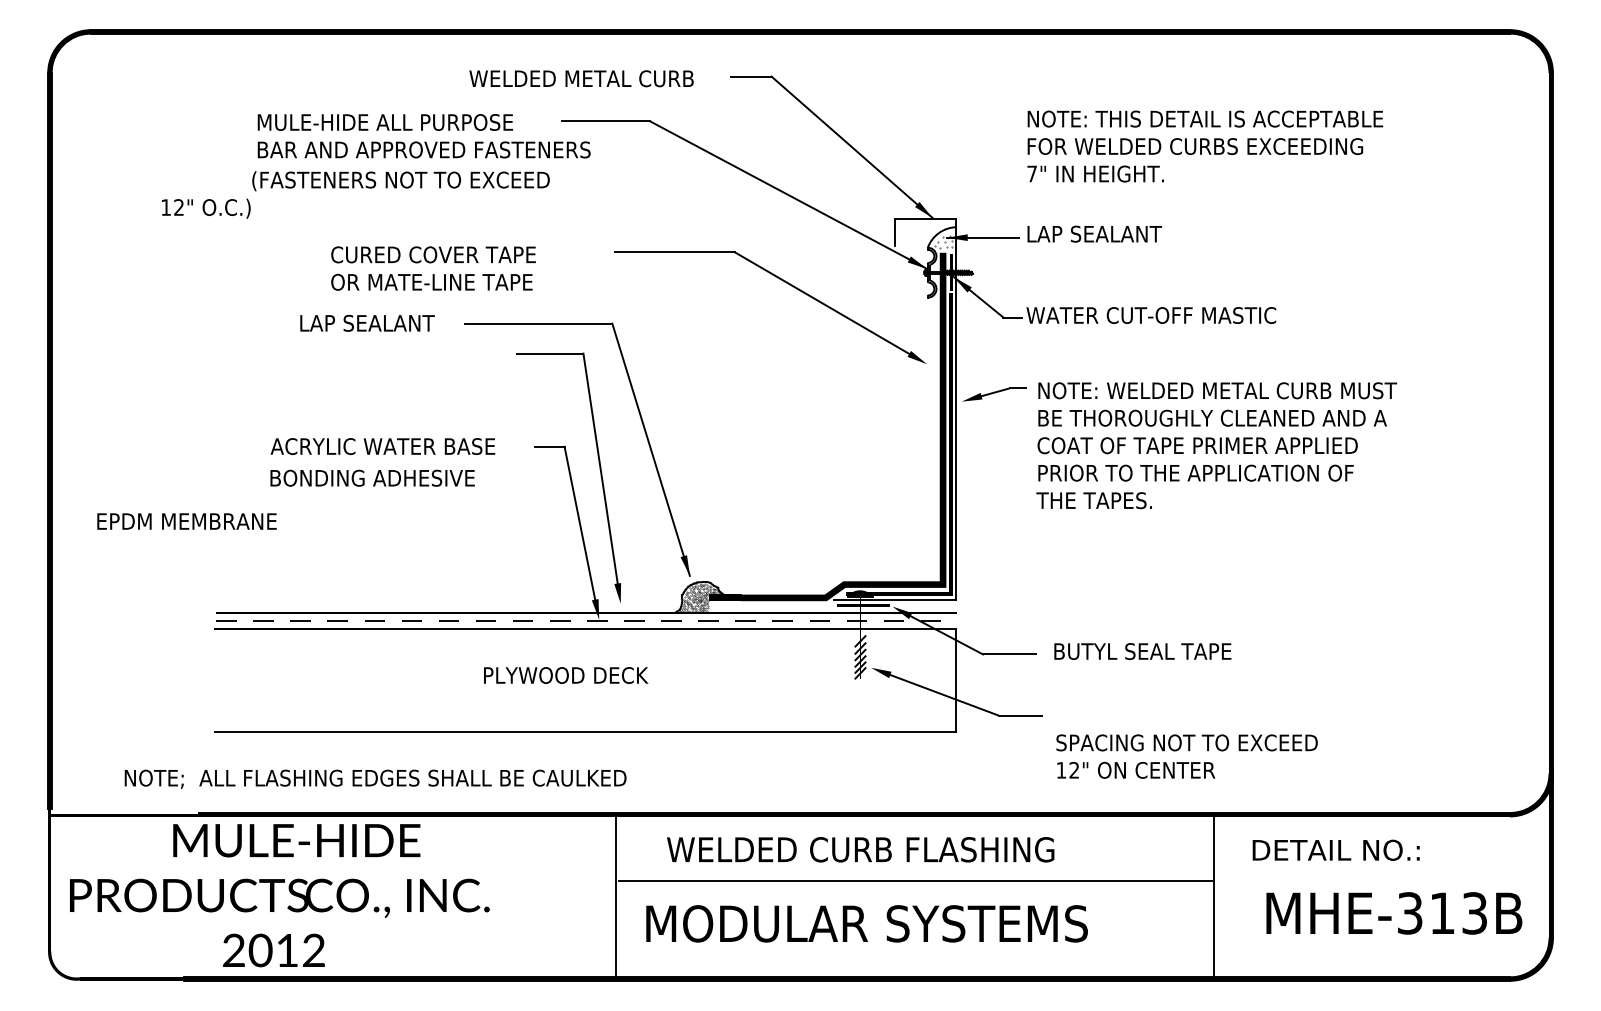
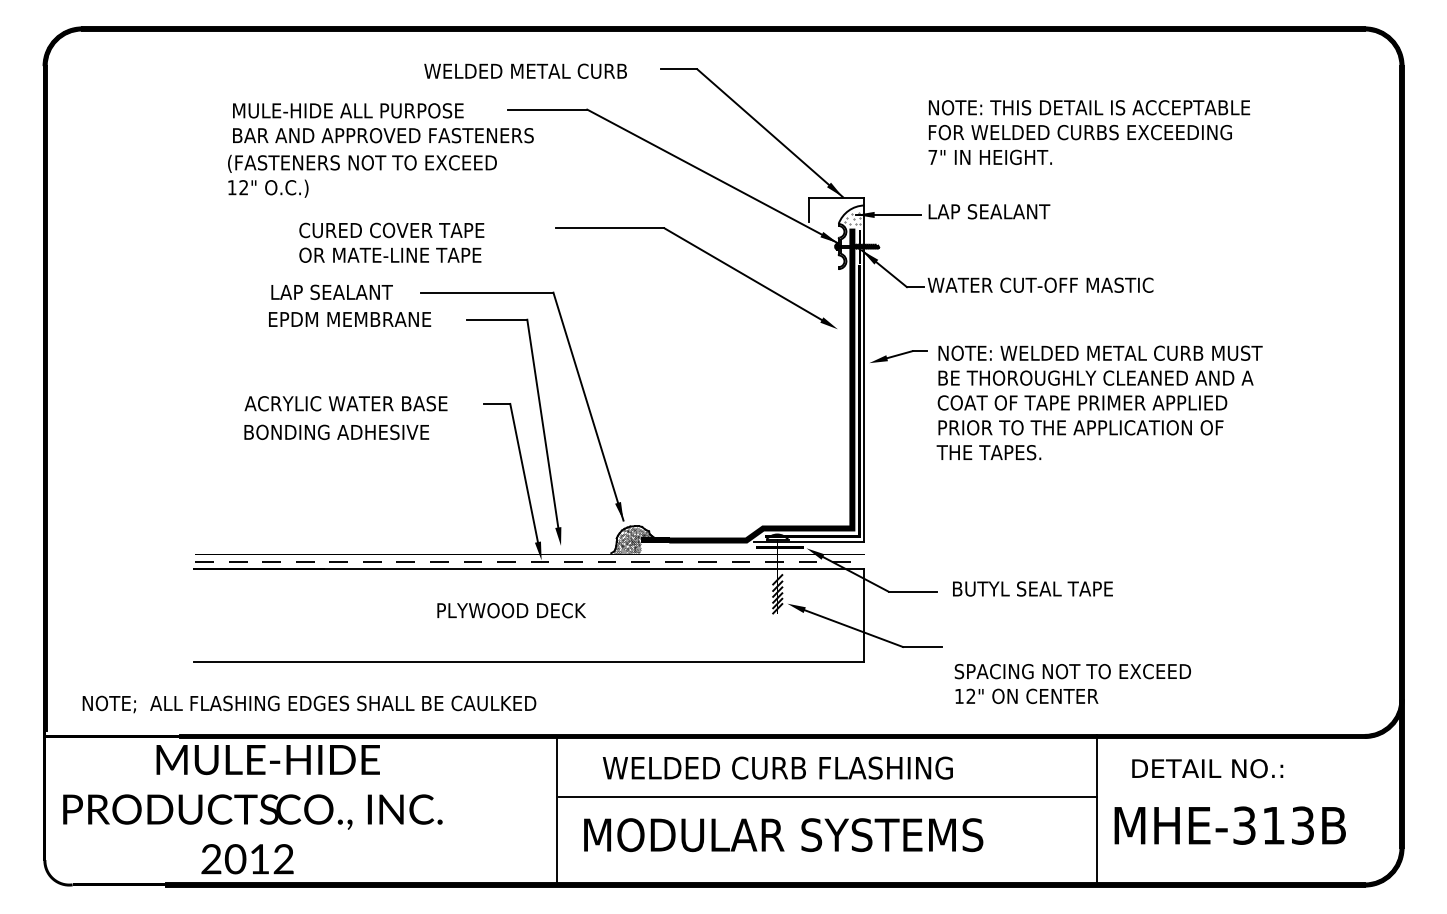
text: (206, 208) -> (268, 188), moved
text: (187, 521) -> (350, 319), moved
text: (375, 779) -> (309, 704), moved
text: (1393, 913) -> (1229, 825), moved

